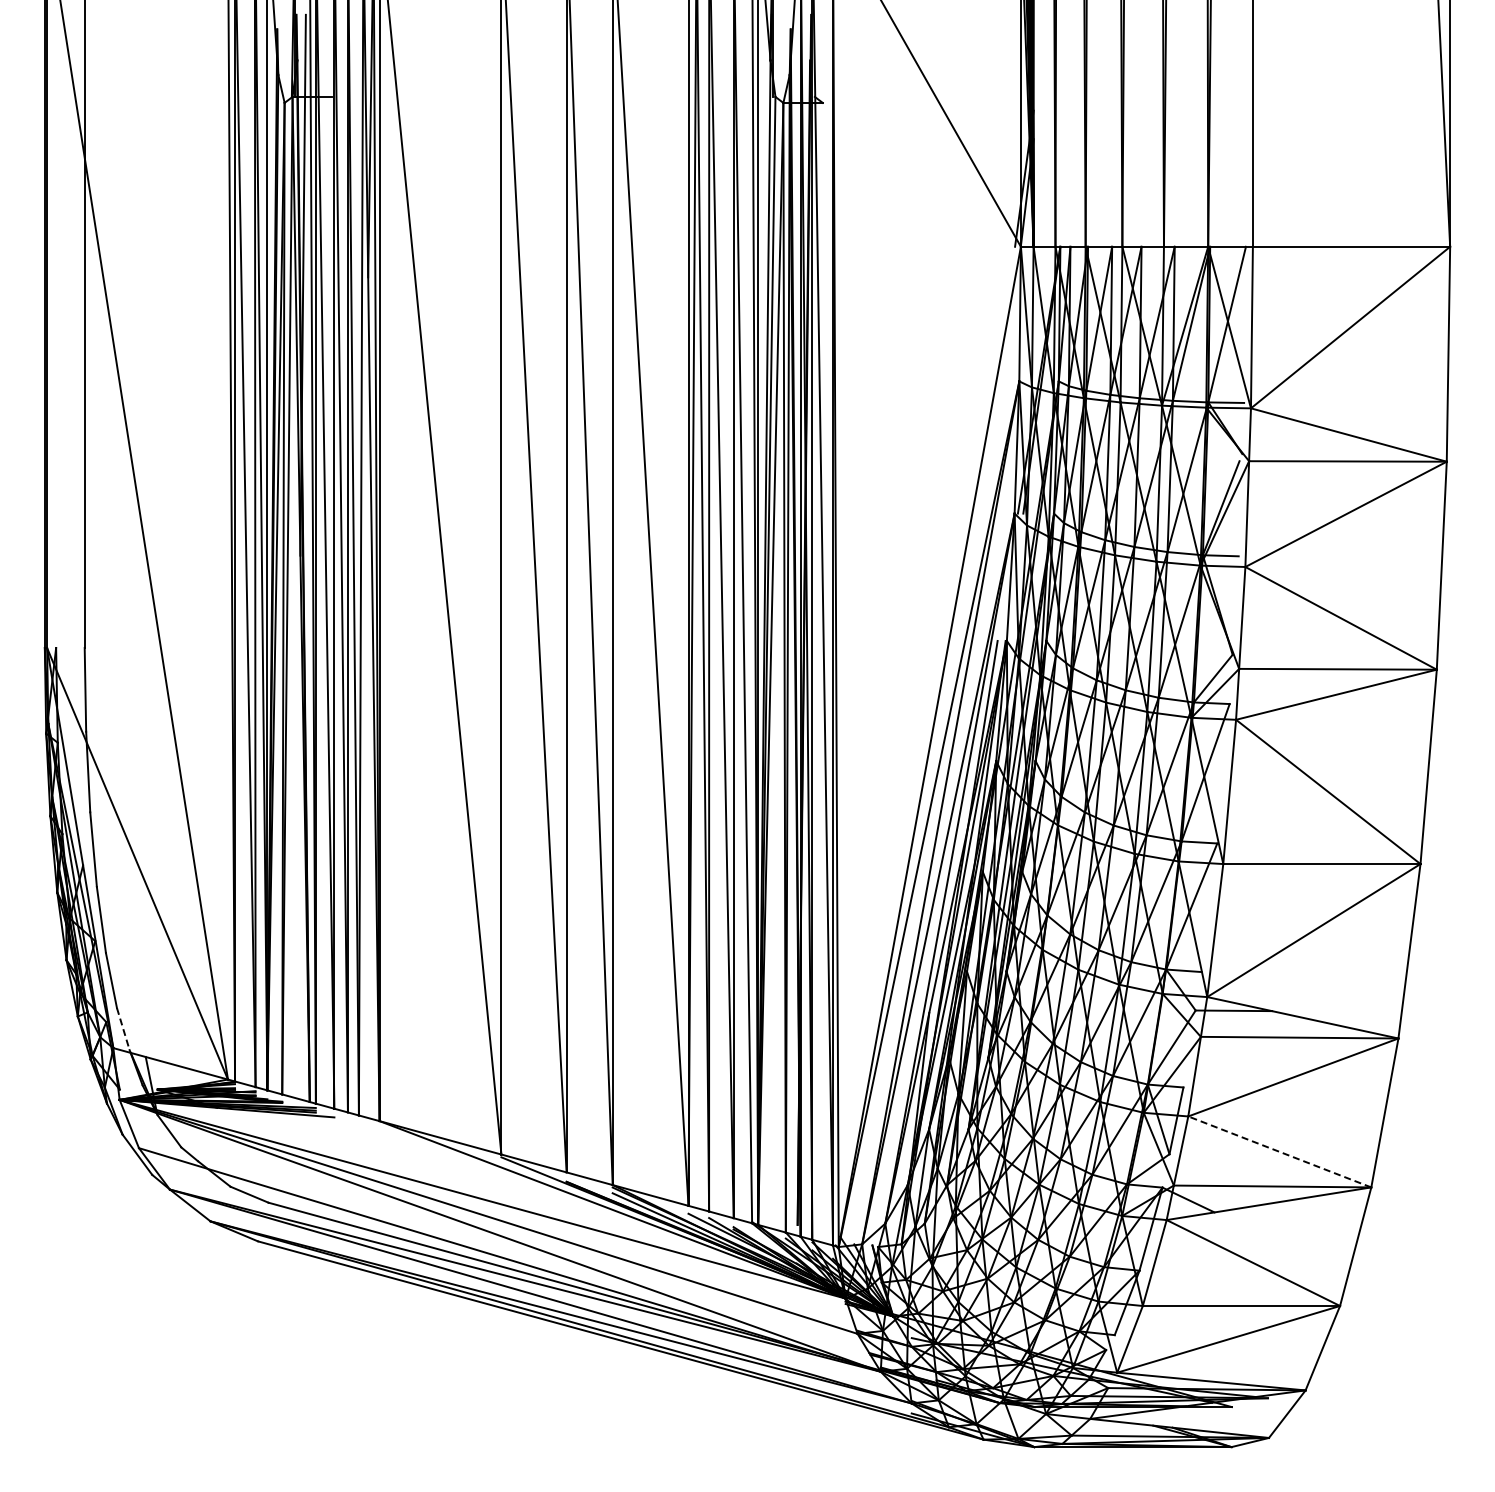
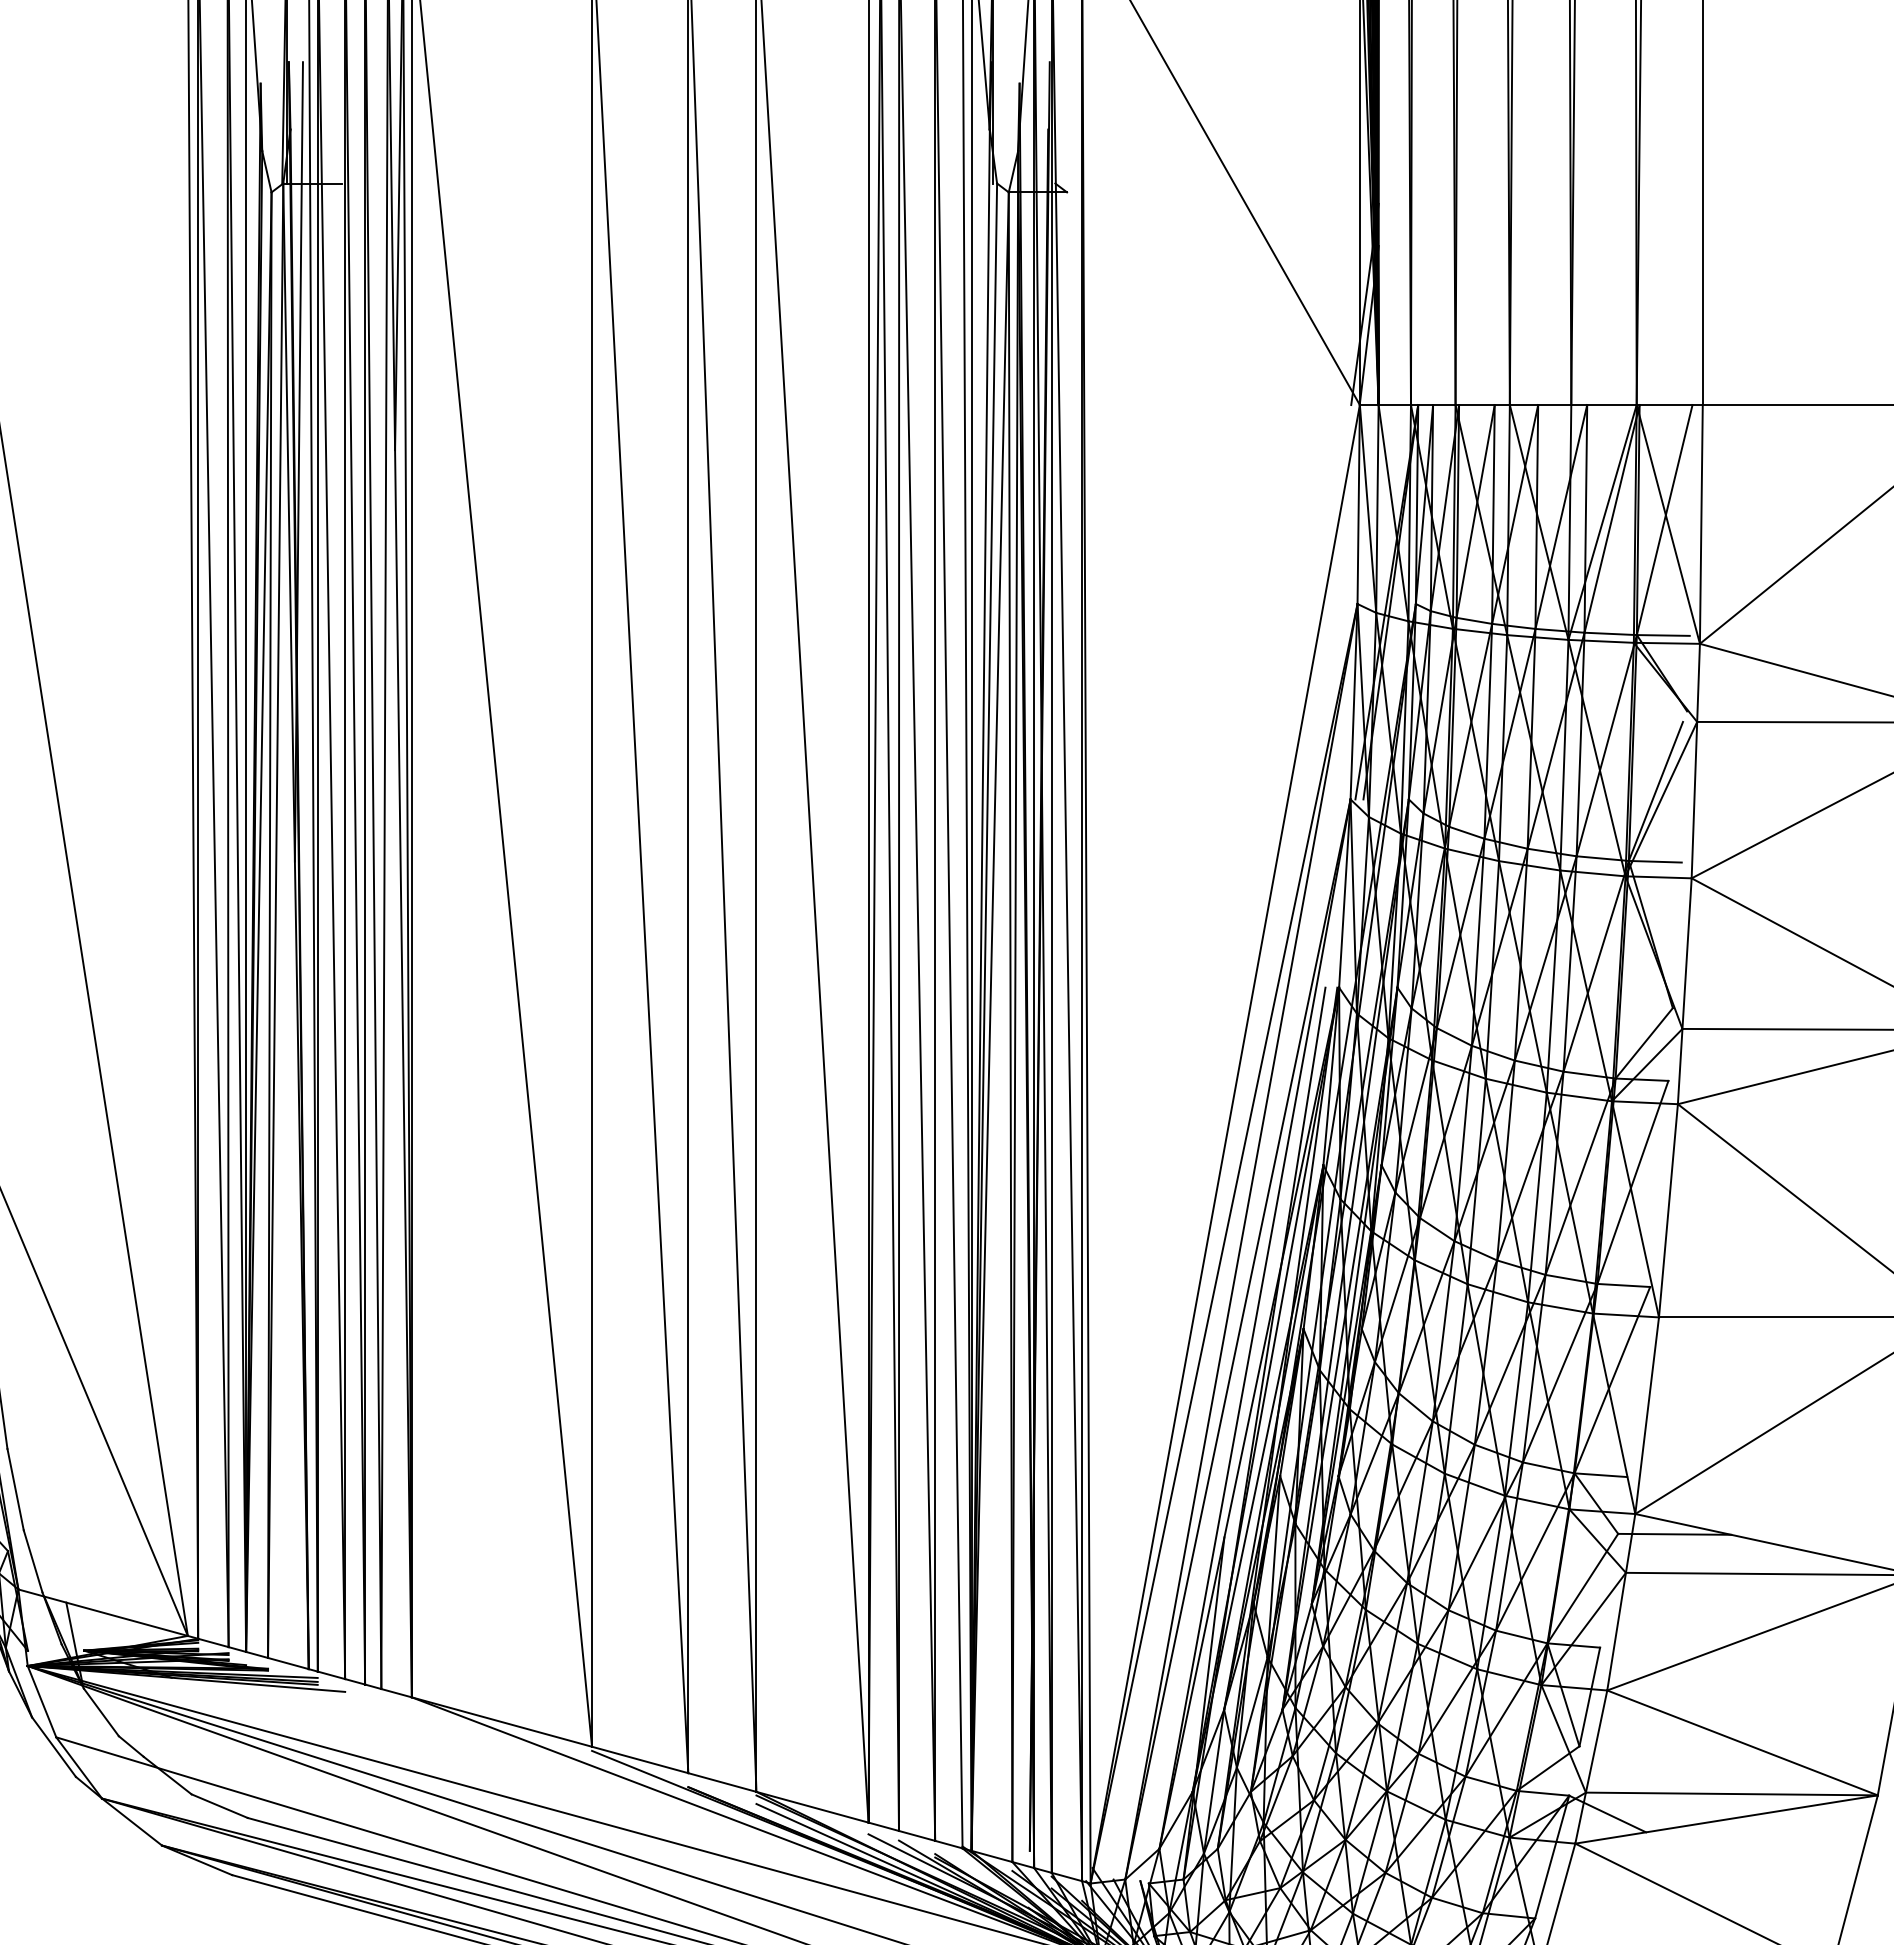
line: (123, 1029) -> (33, 1561), dashed -> solid
line: (1279, 1151) -> (1742, 1742), dashed -> solid

